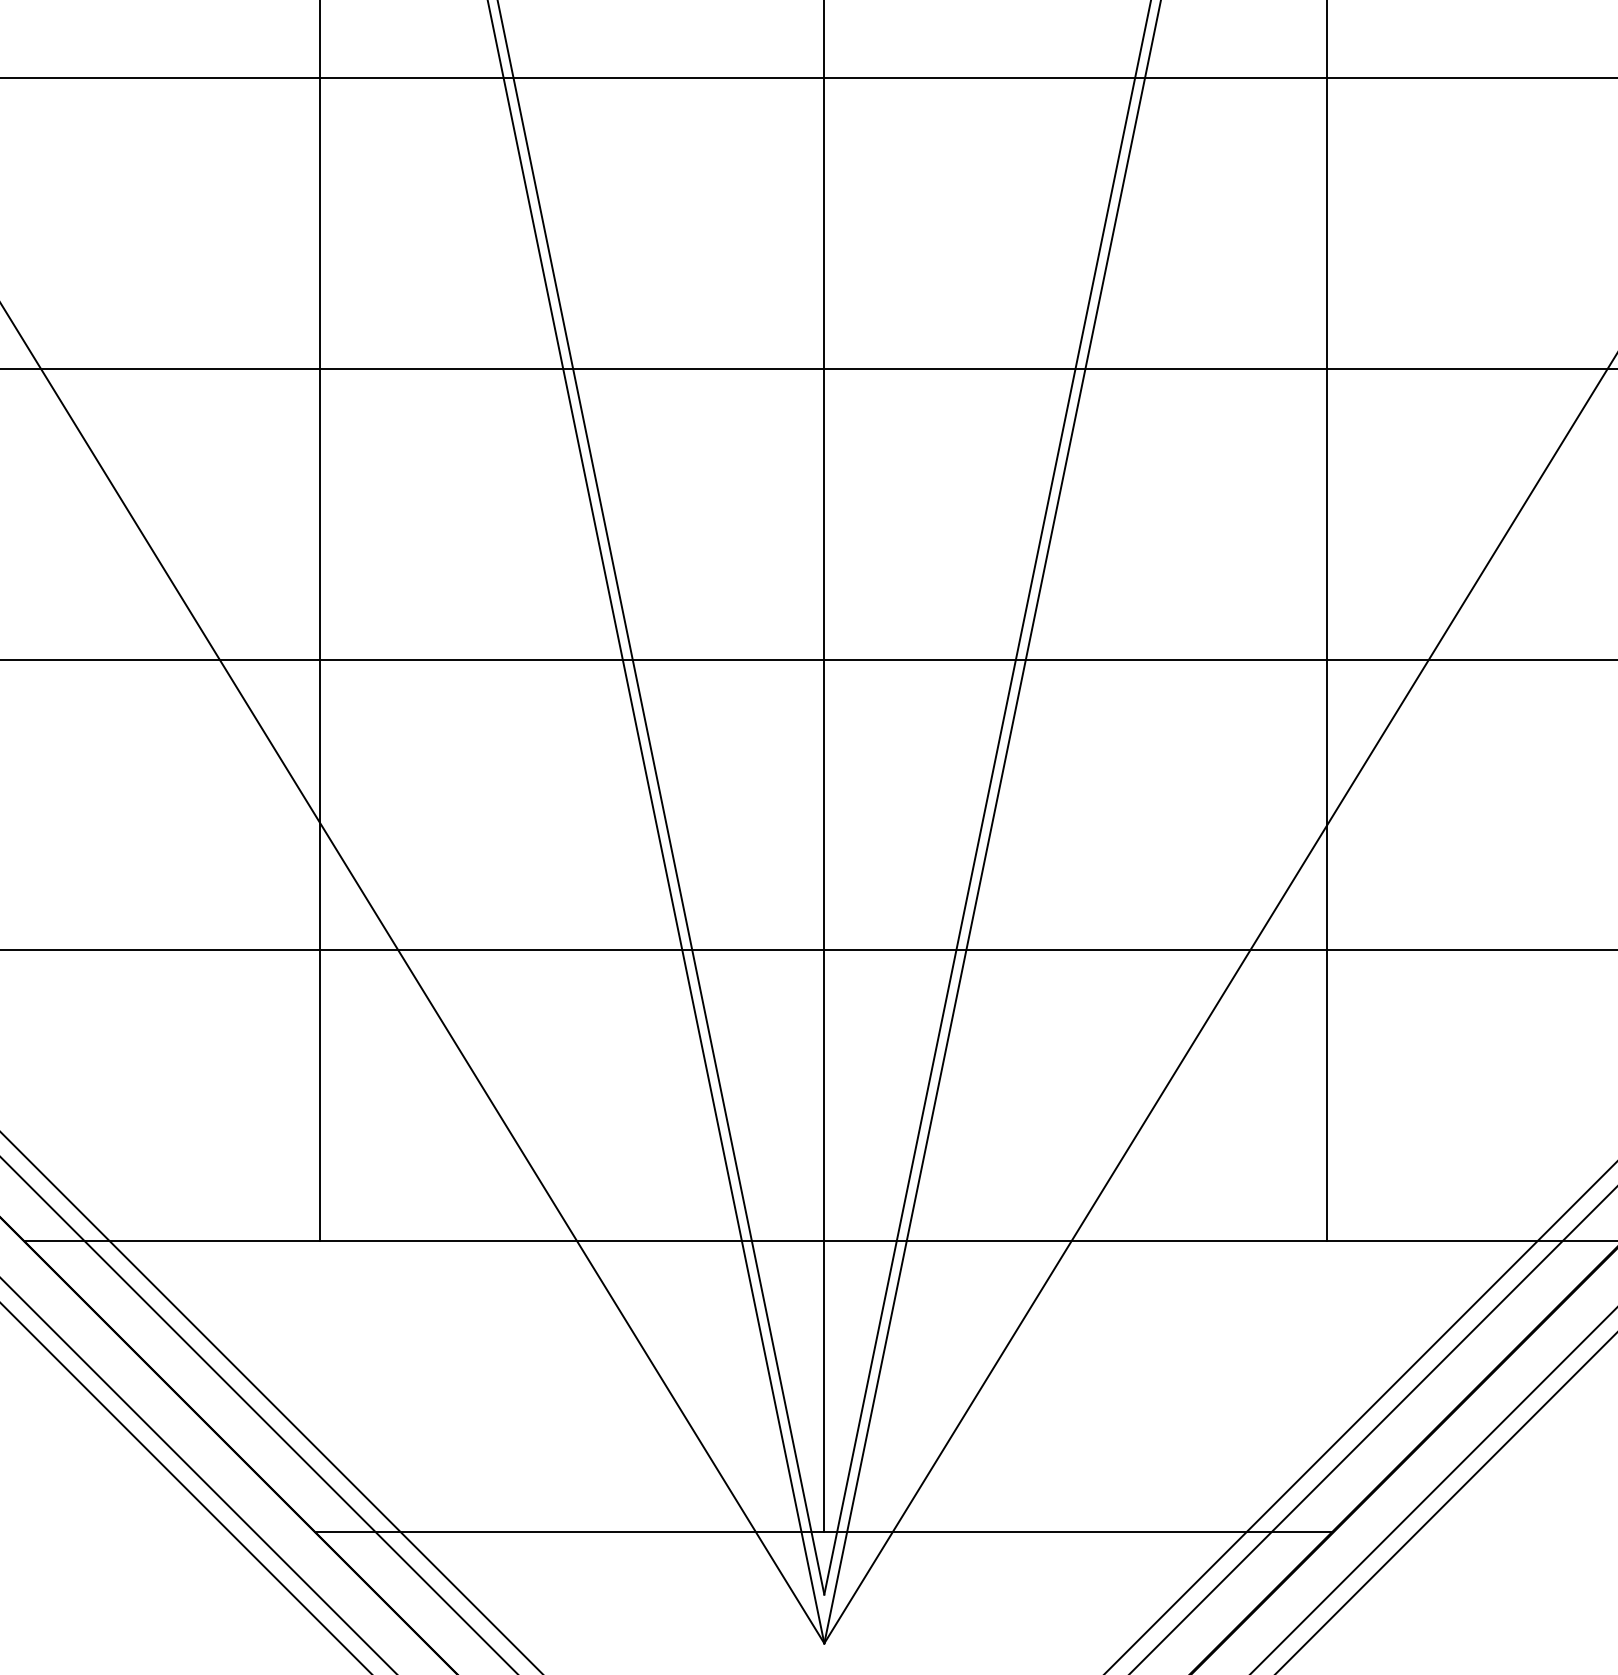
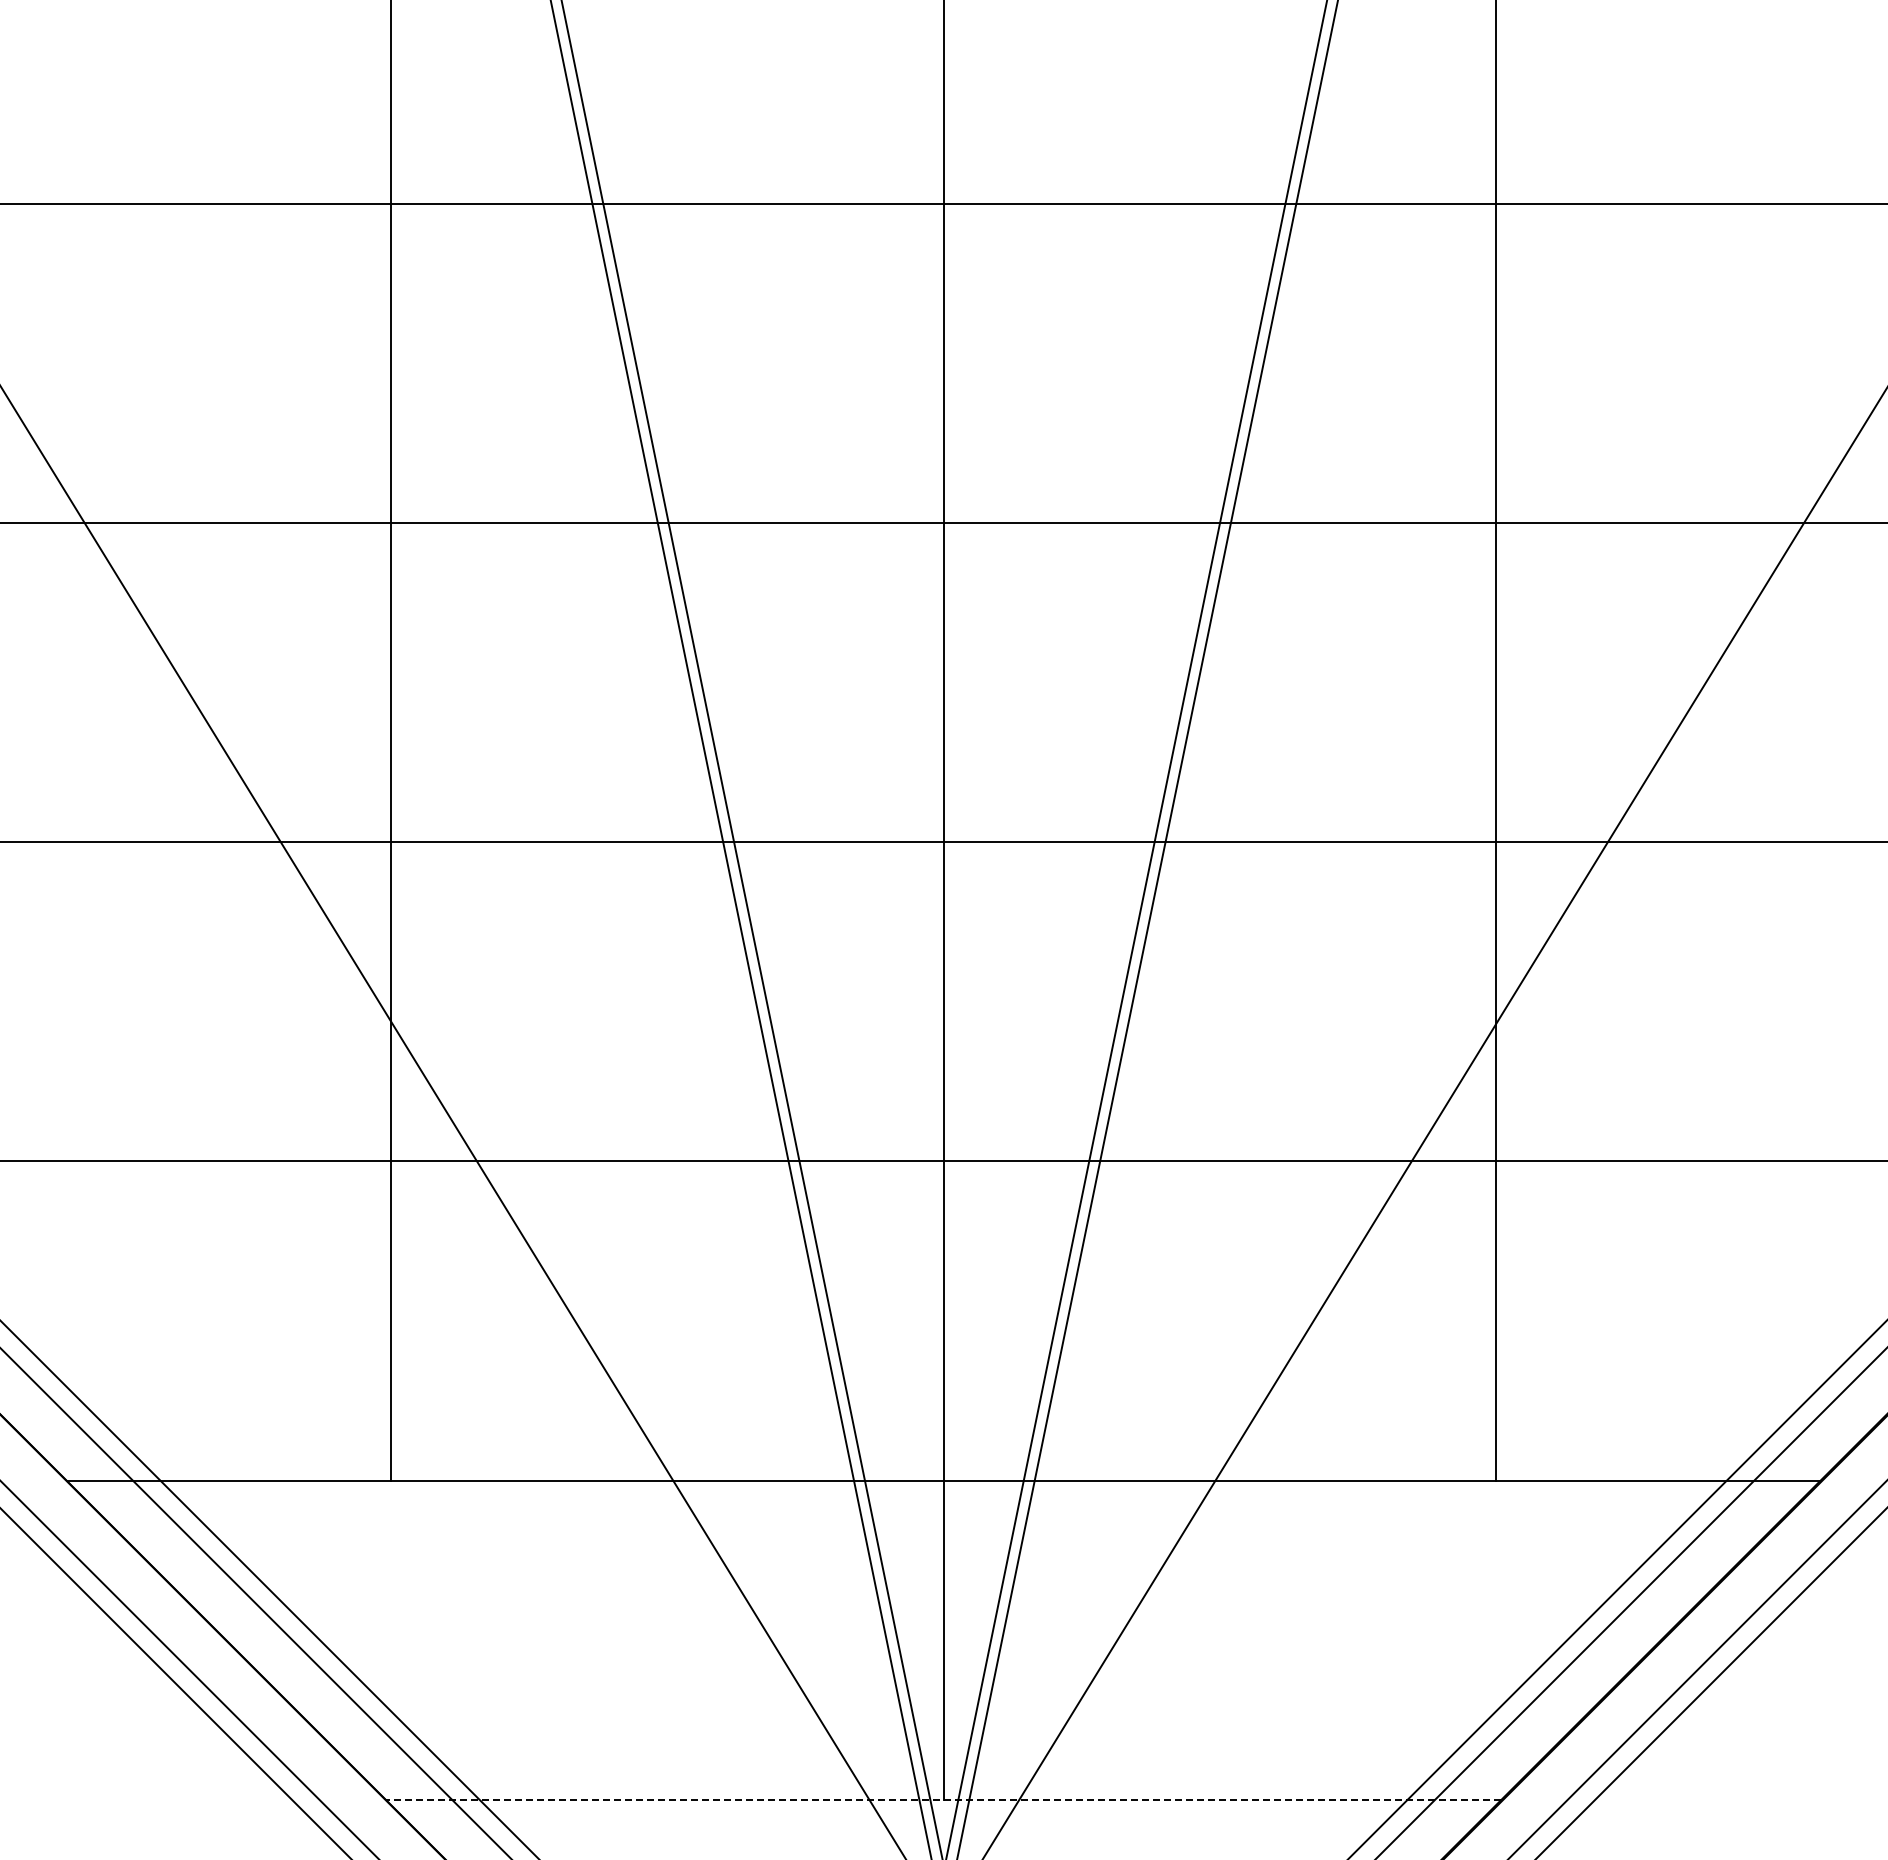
line: (823, 1531) -> (943, 1799), solid -> dashed

